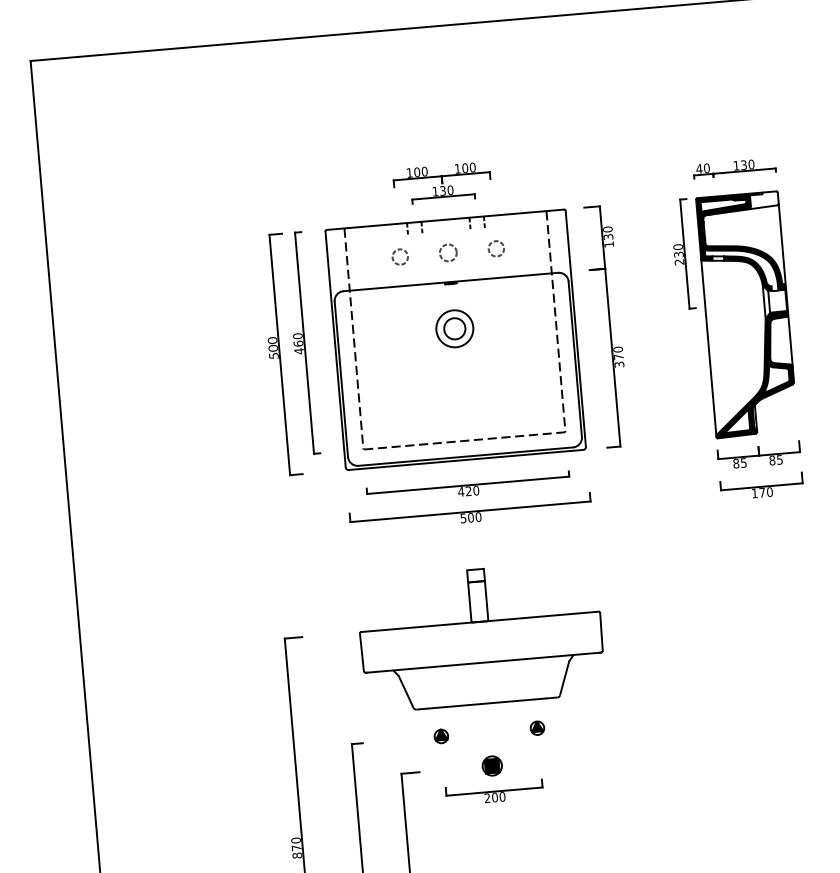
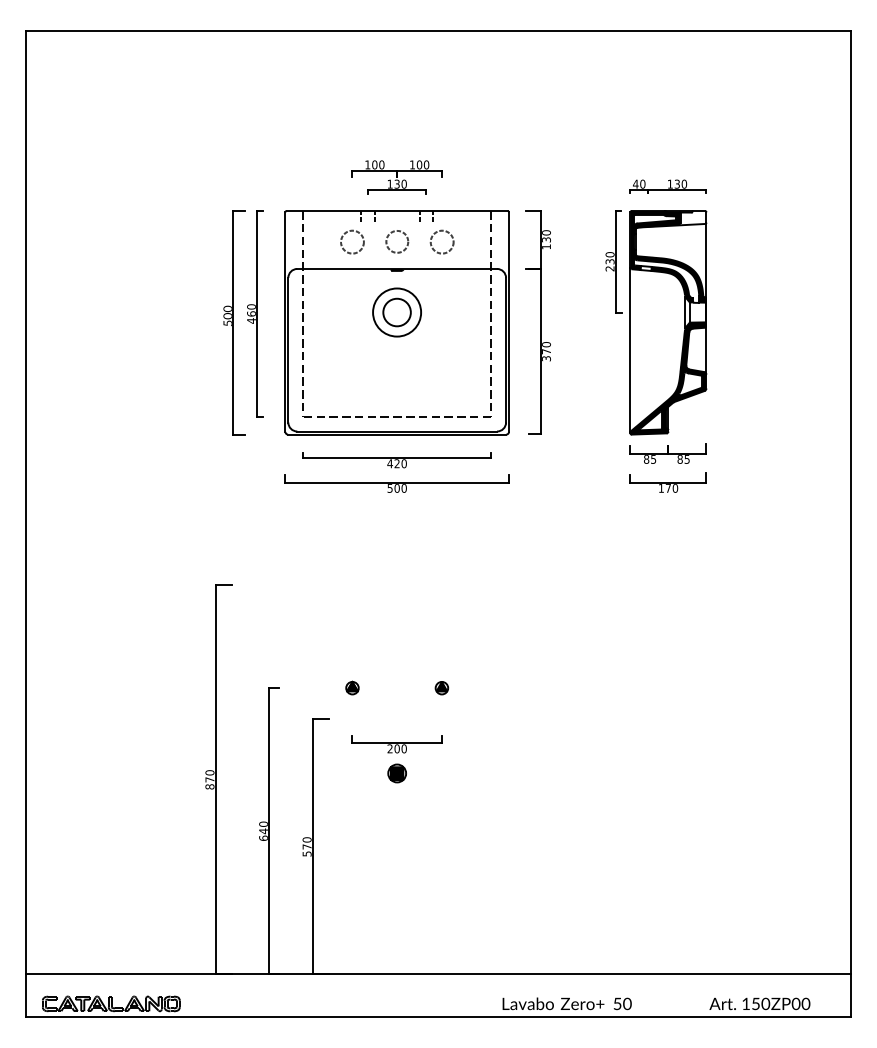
circle: (495, 248) -> (441, 241), size x1.6
circle: (447, 252) -> (396, 241), size x1.4
circle: (400, 256) -> (352, 241), size x1.6
part: (455, 328) -> (397, 312), size x1.4
part: (480, 637) -> (396, 599), removed
part: (491, 766) -> (396, 773), moved

